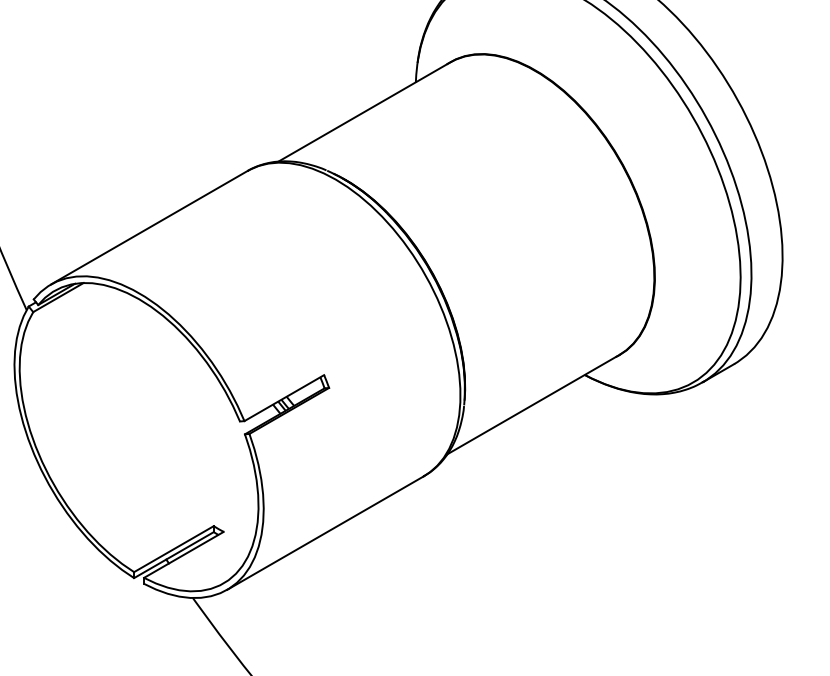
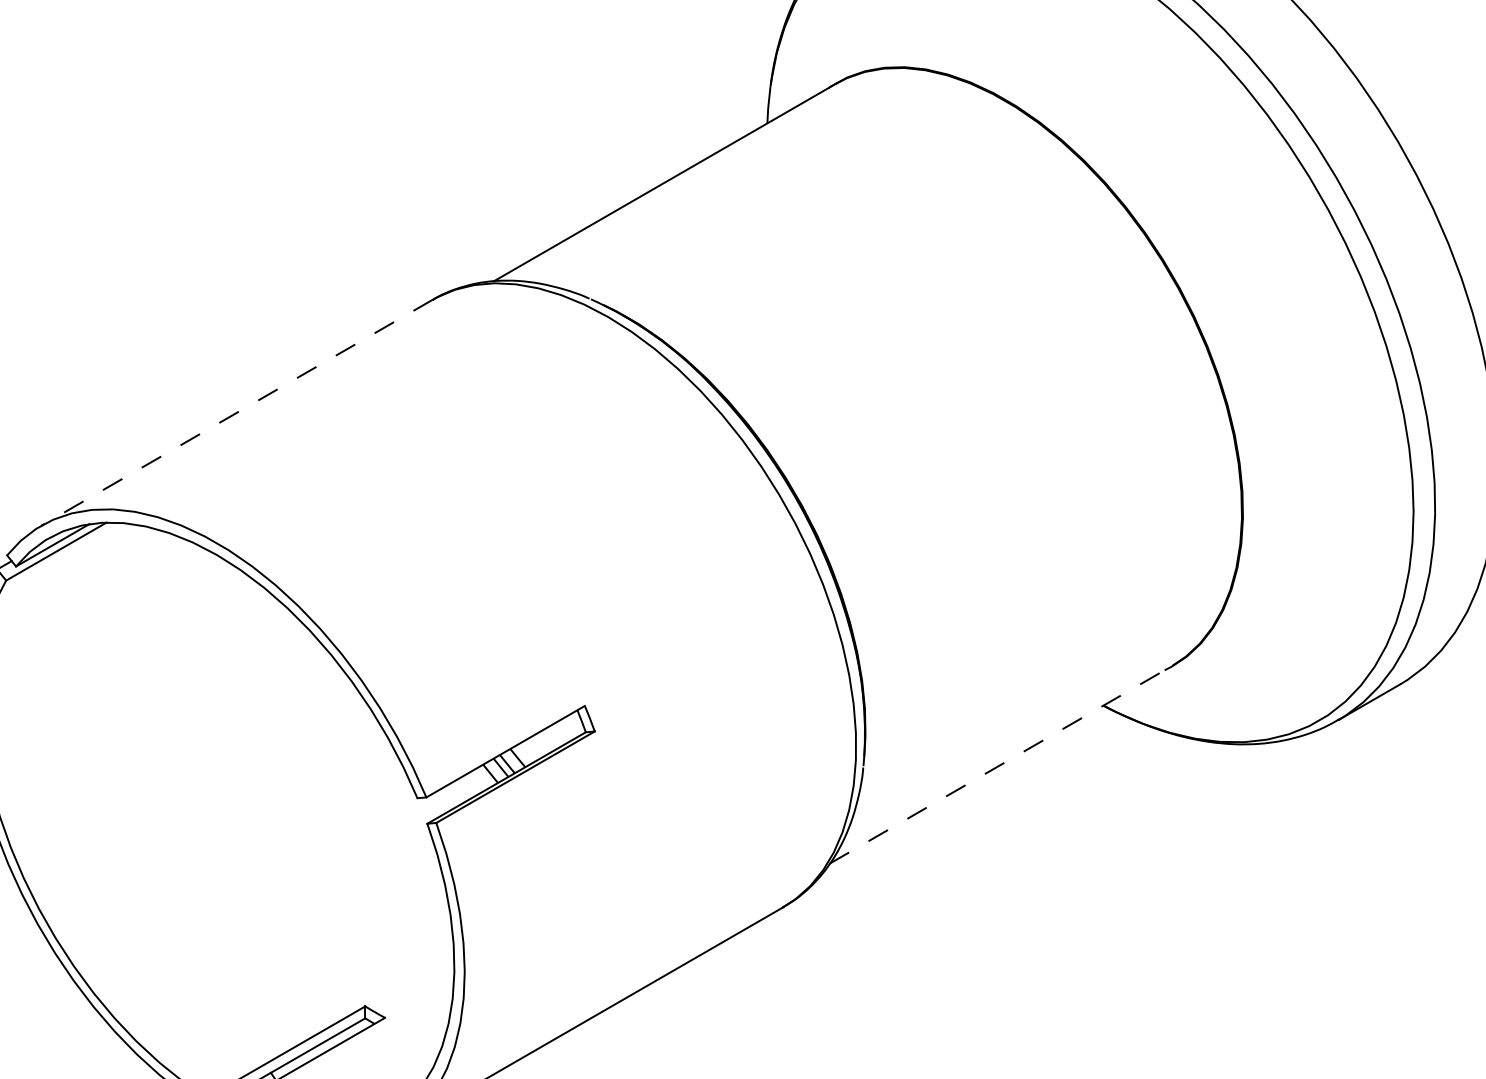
line: (149, 227) -> (237, 412), solid -> dashed
line: (533, 404) -> (1001, 764), solid -> dashed

